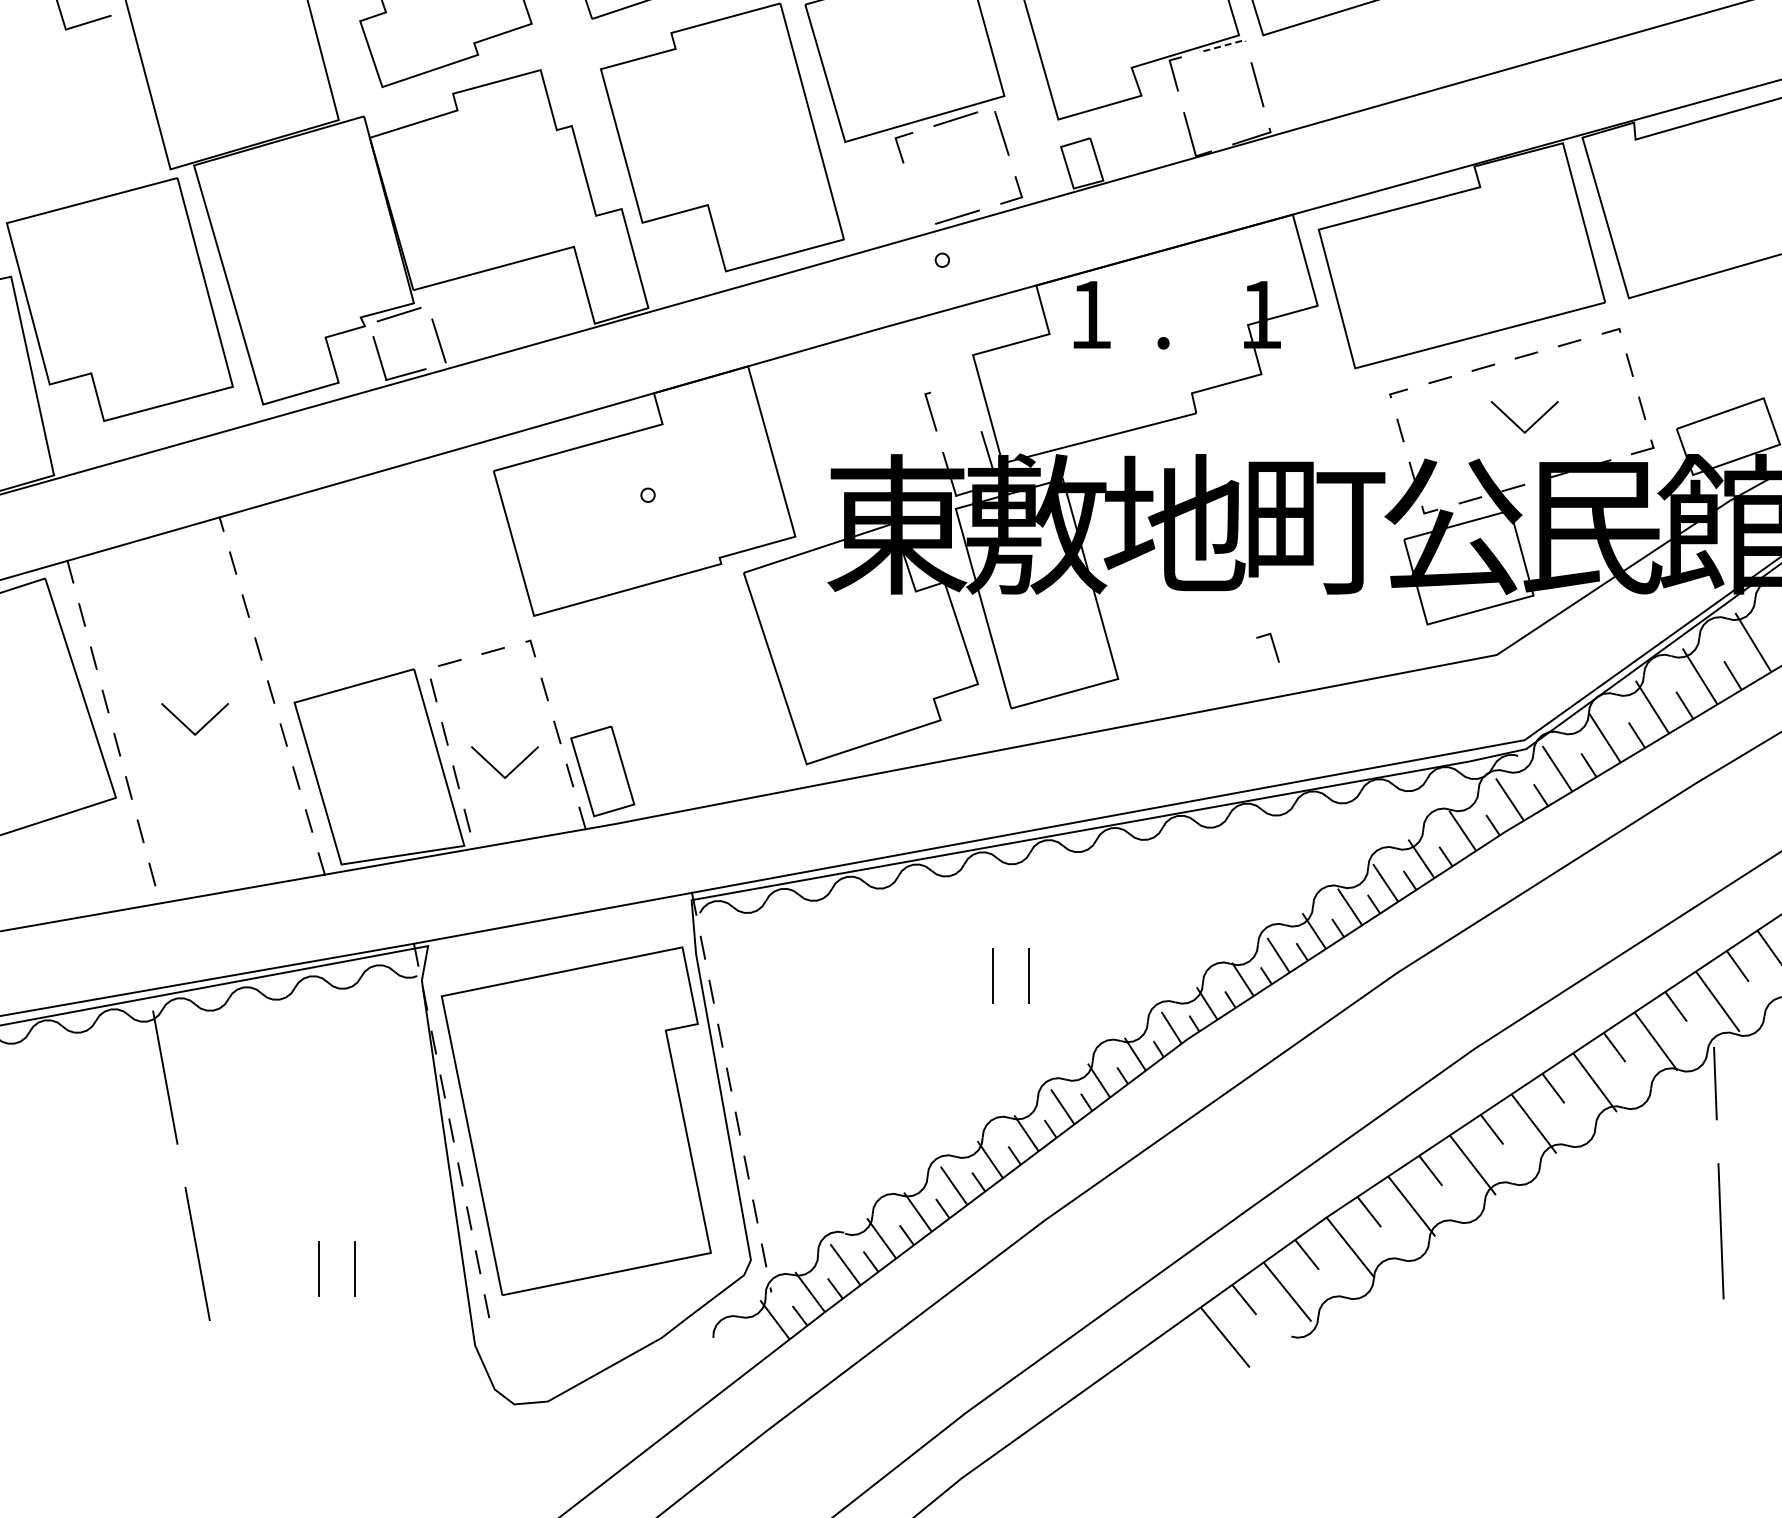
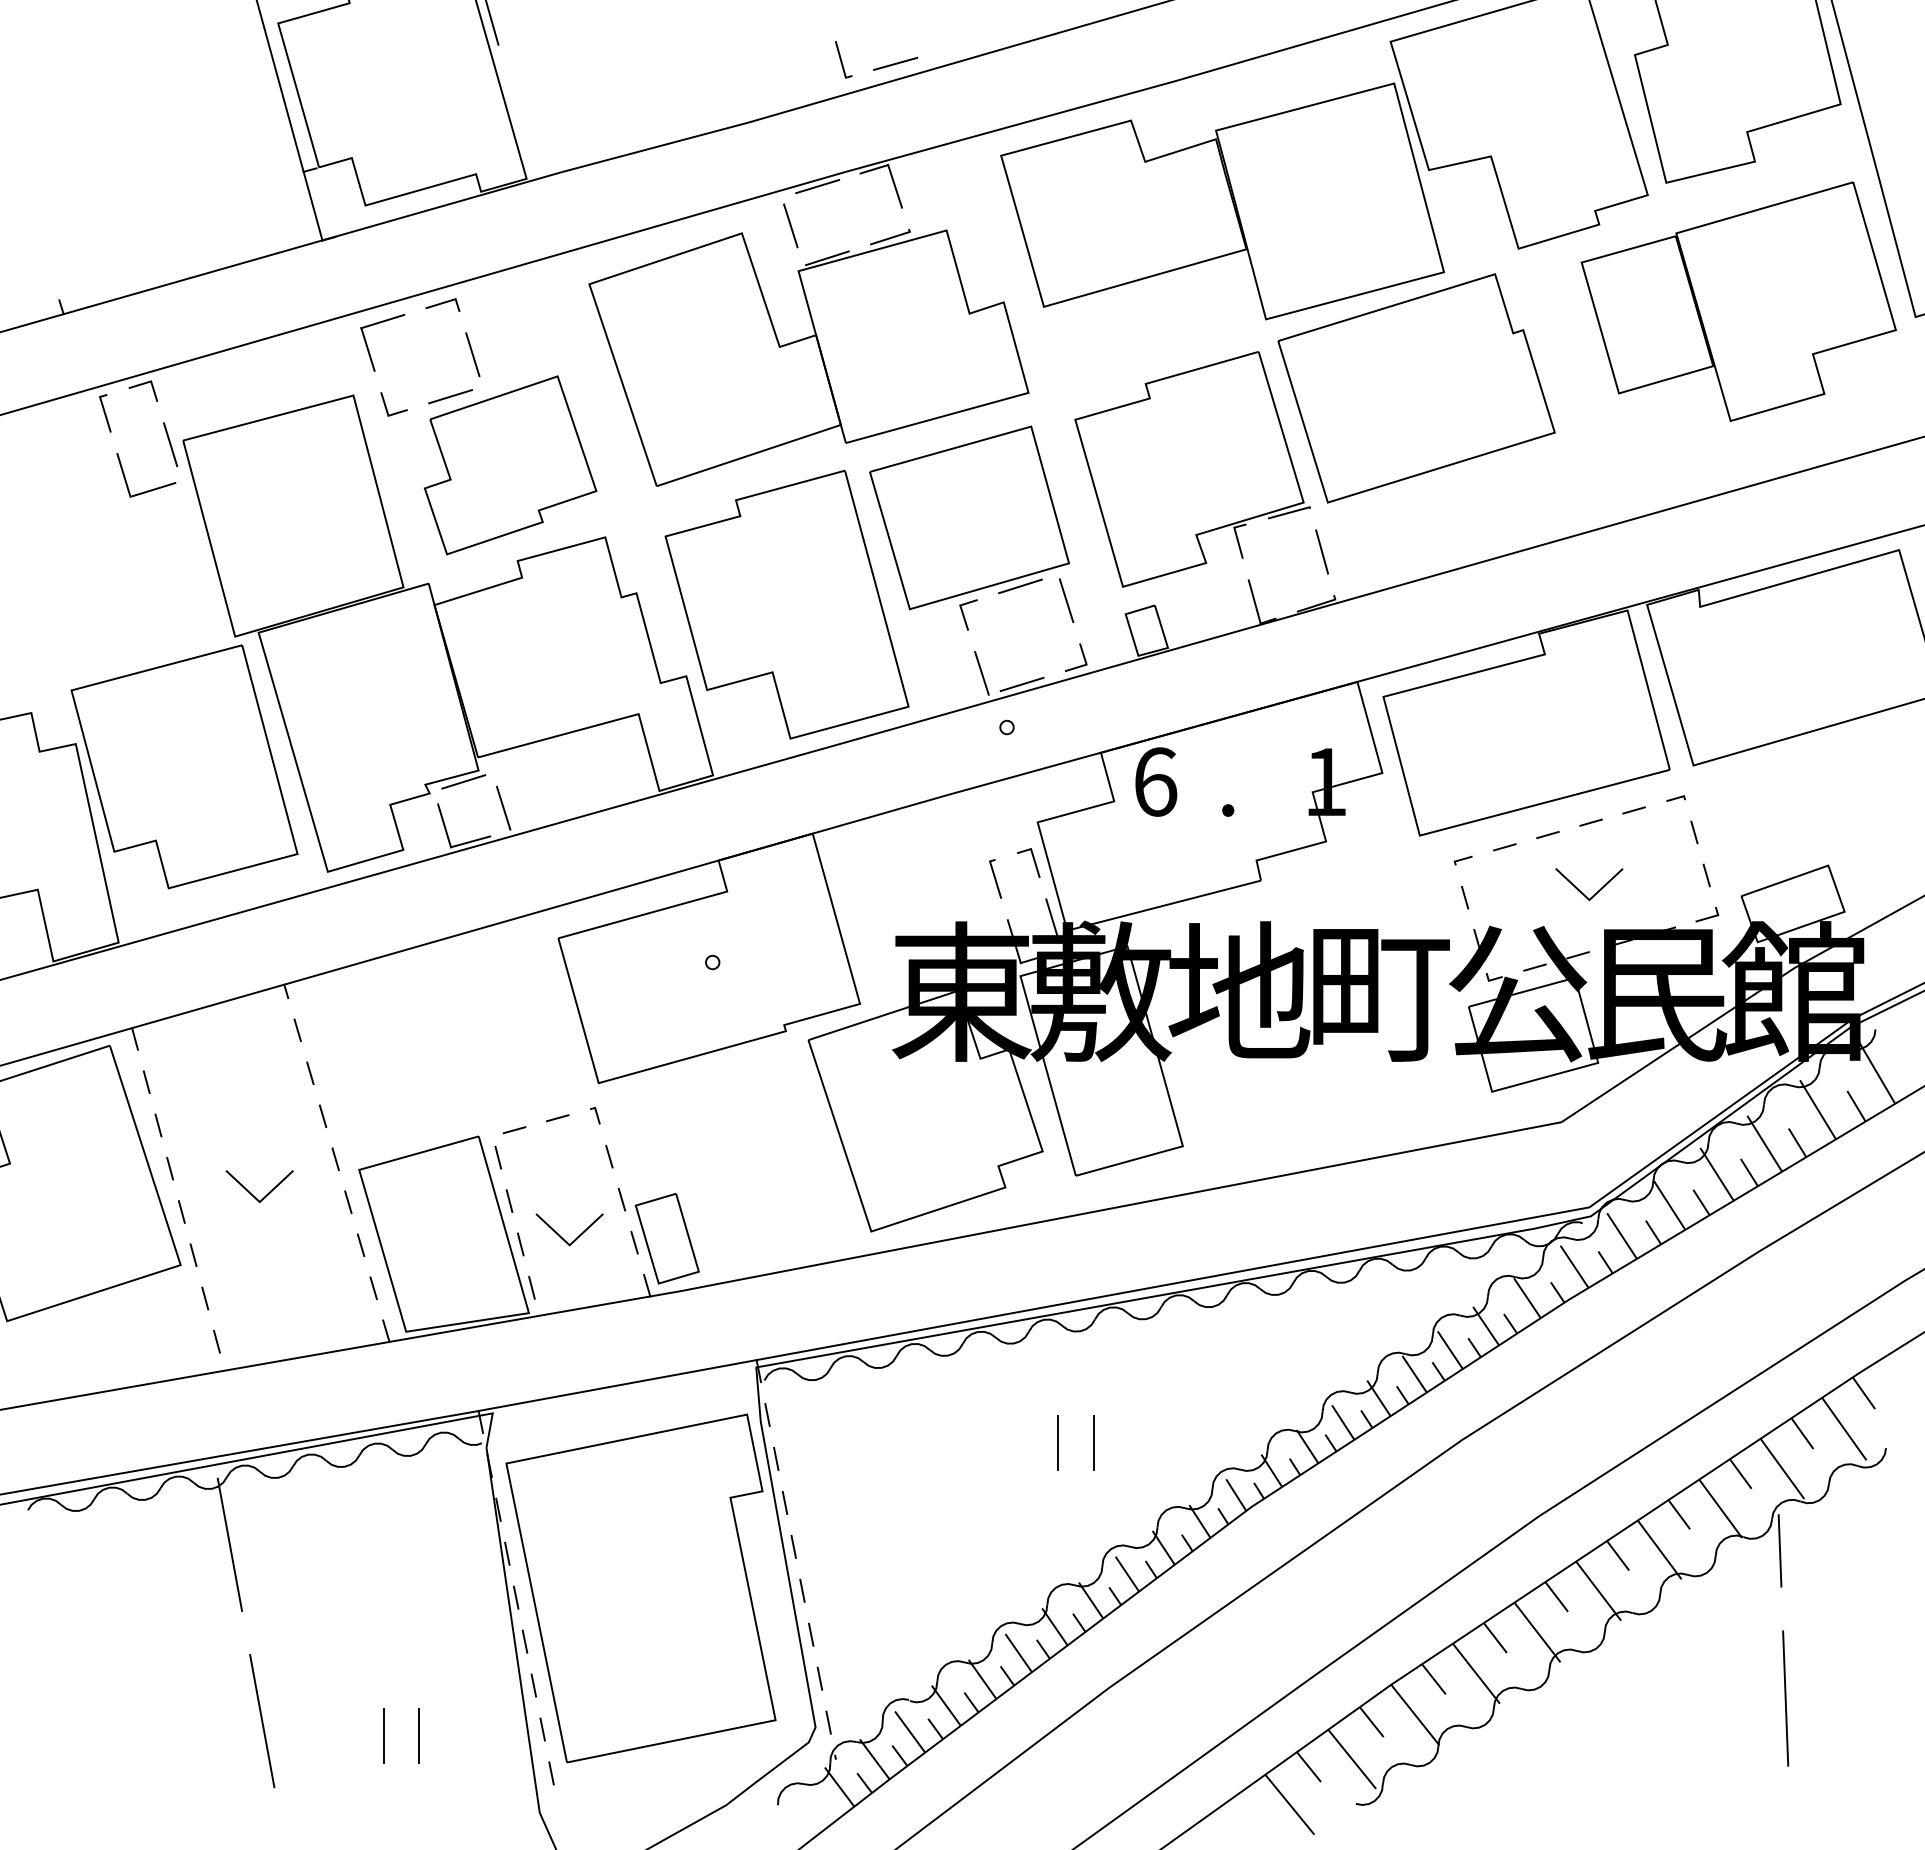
line: (1225, 45) -> (1290, 512), dashed -> solid
line: (916, 206) -> (981, 673), added
text: (1091, 314) -> (1156, 781), 1 -> 6
line: (1272, 646) -> (1033, 861), moved

